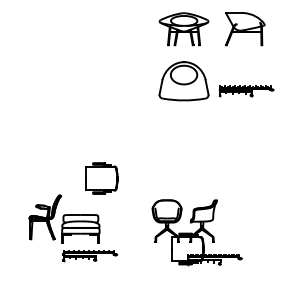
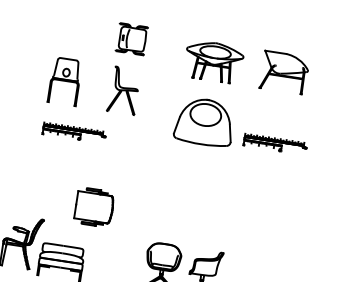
part: (226, 46) -> (259, 89), moved
part: (73, 75) -> (79, 83), added

